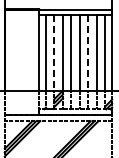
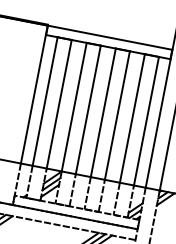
line: (54, 52) -> (59, 103), dashed -> solid
line: (88, 52) -> (117, 114), dashed -> solid

